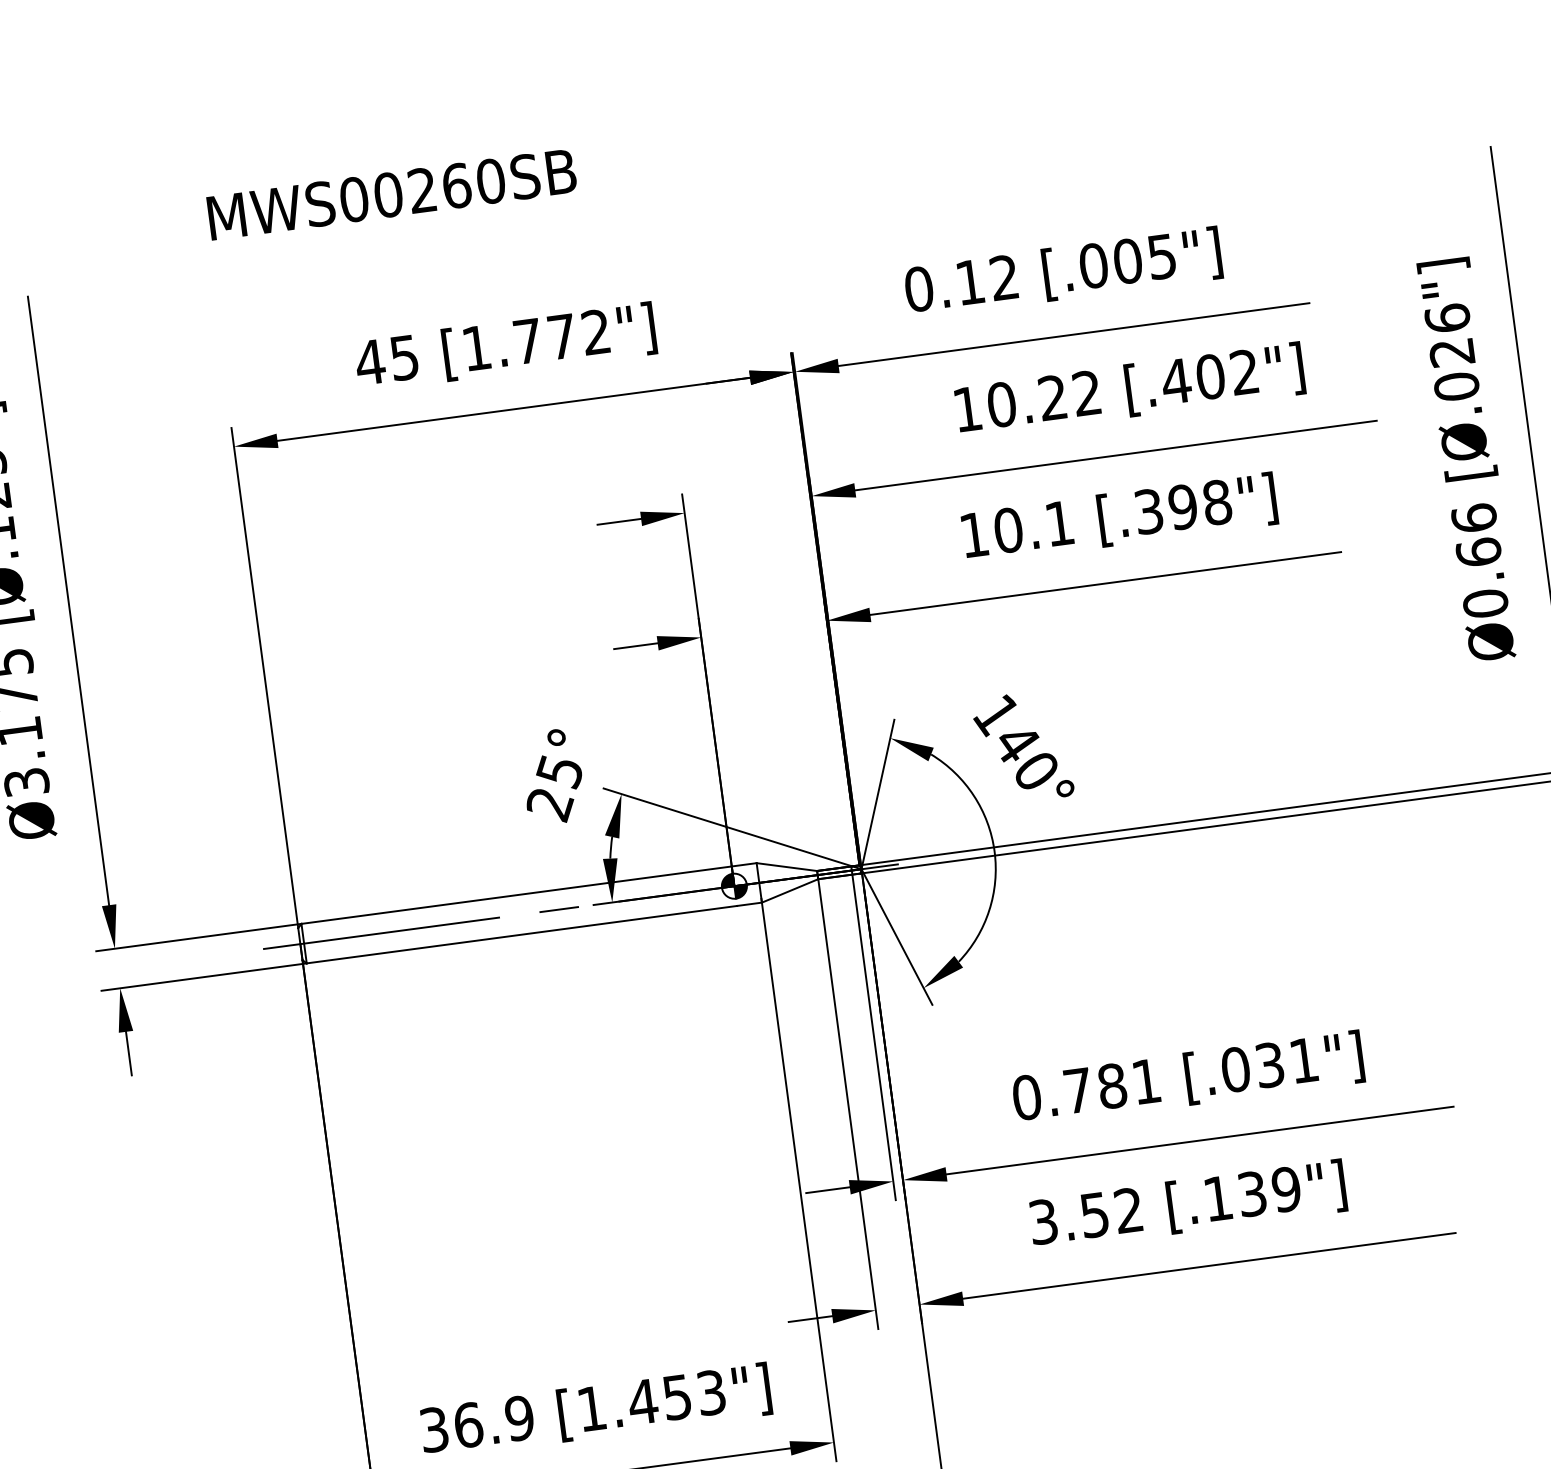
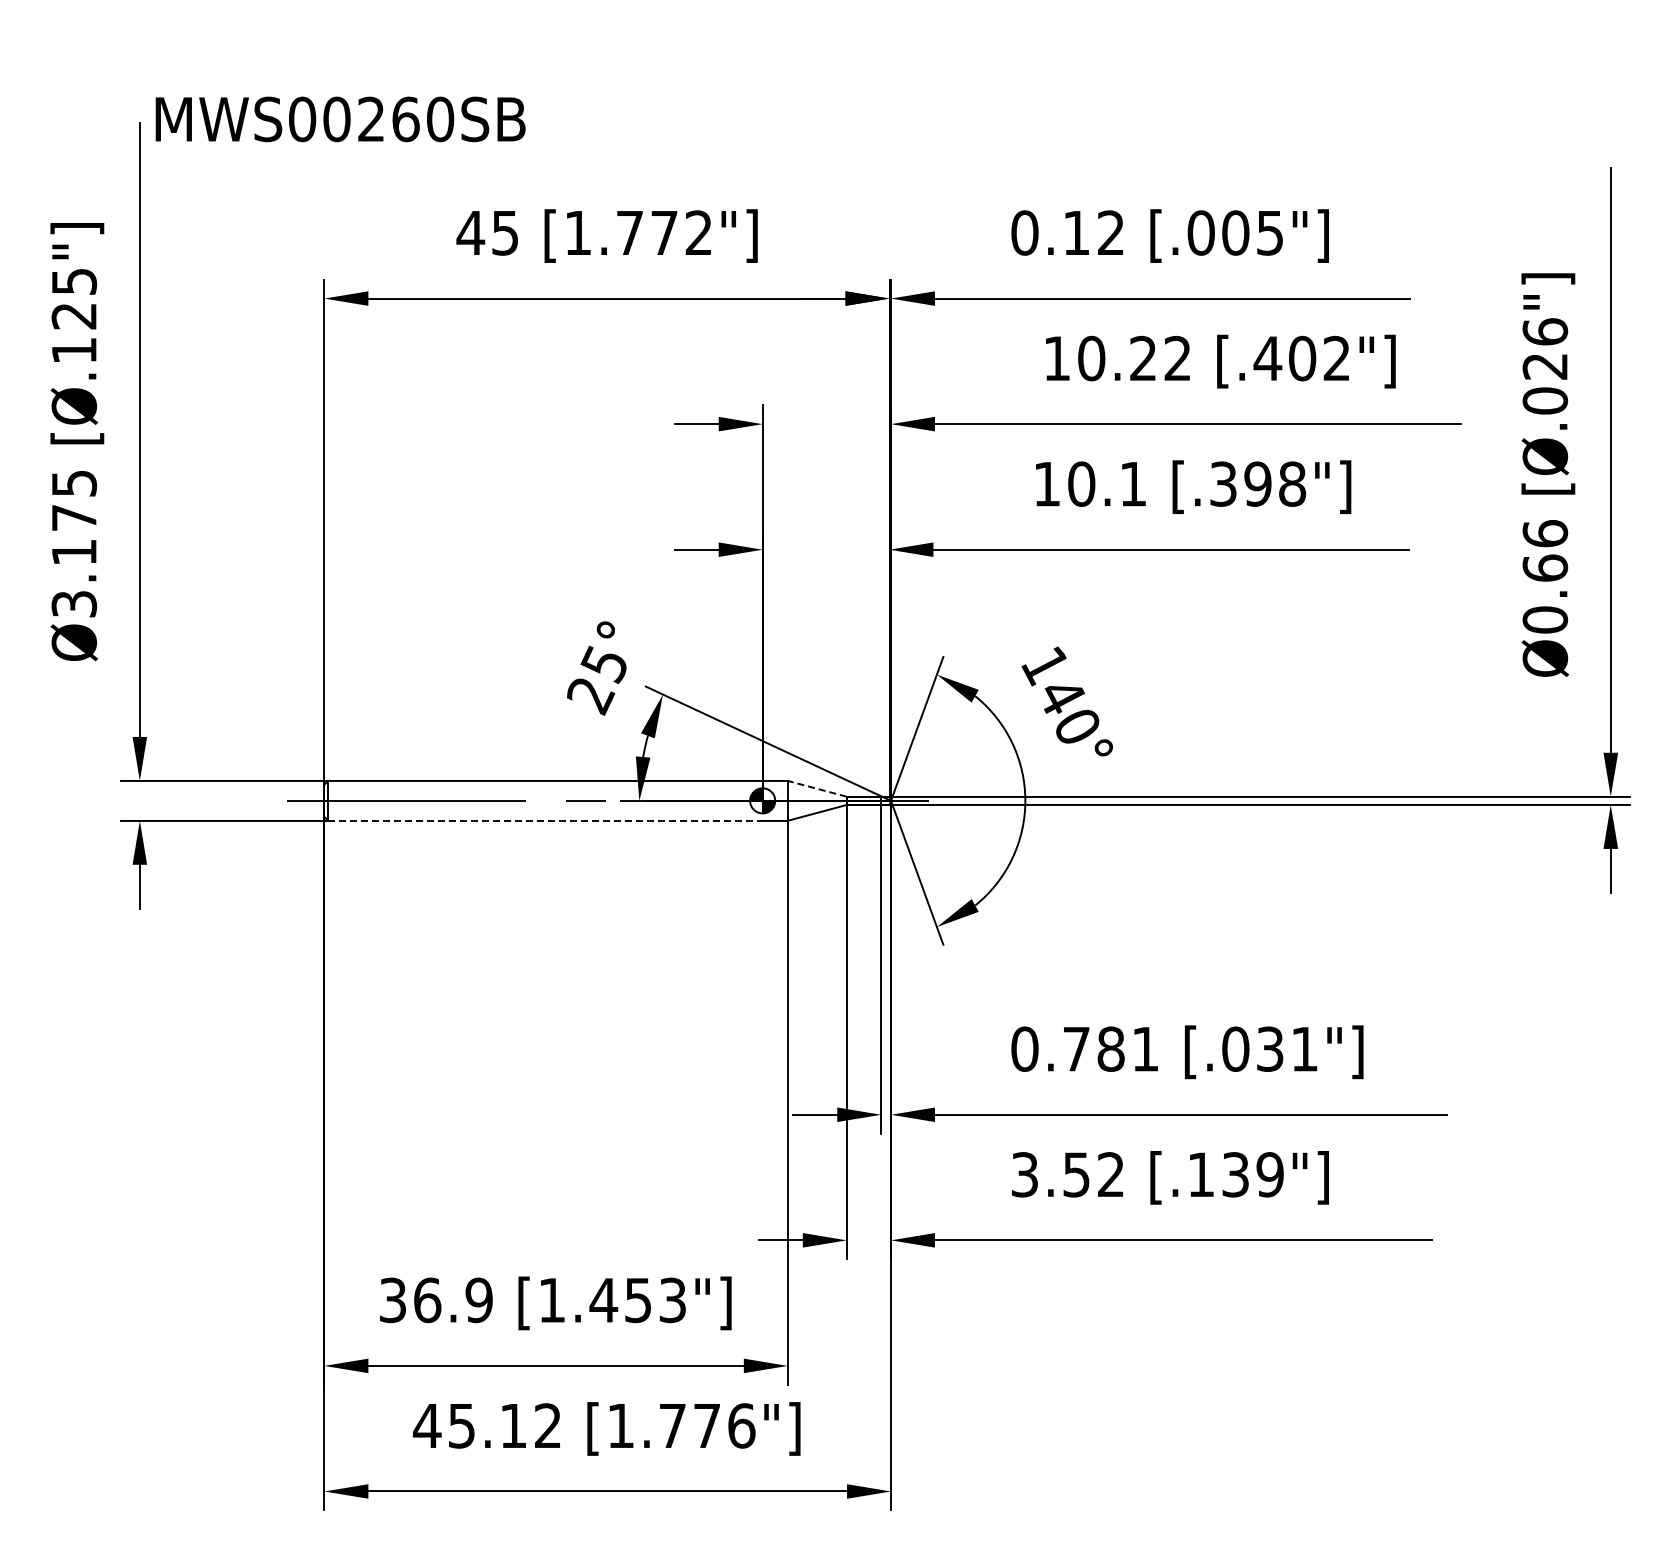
text: (391, 194) -> (340, 119), moved
line: (787, 866) -> (817, 788), solid -> dashed
line: (521, 934) -> (545, 820), solid -> dashed

